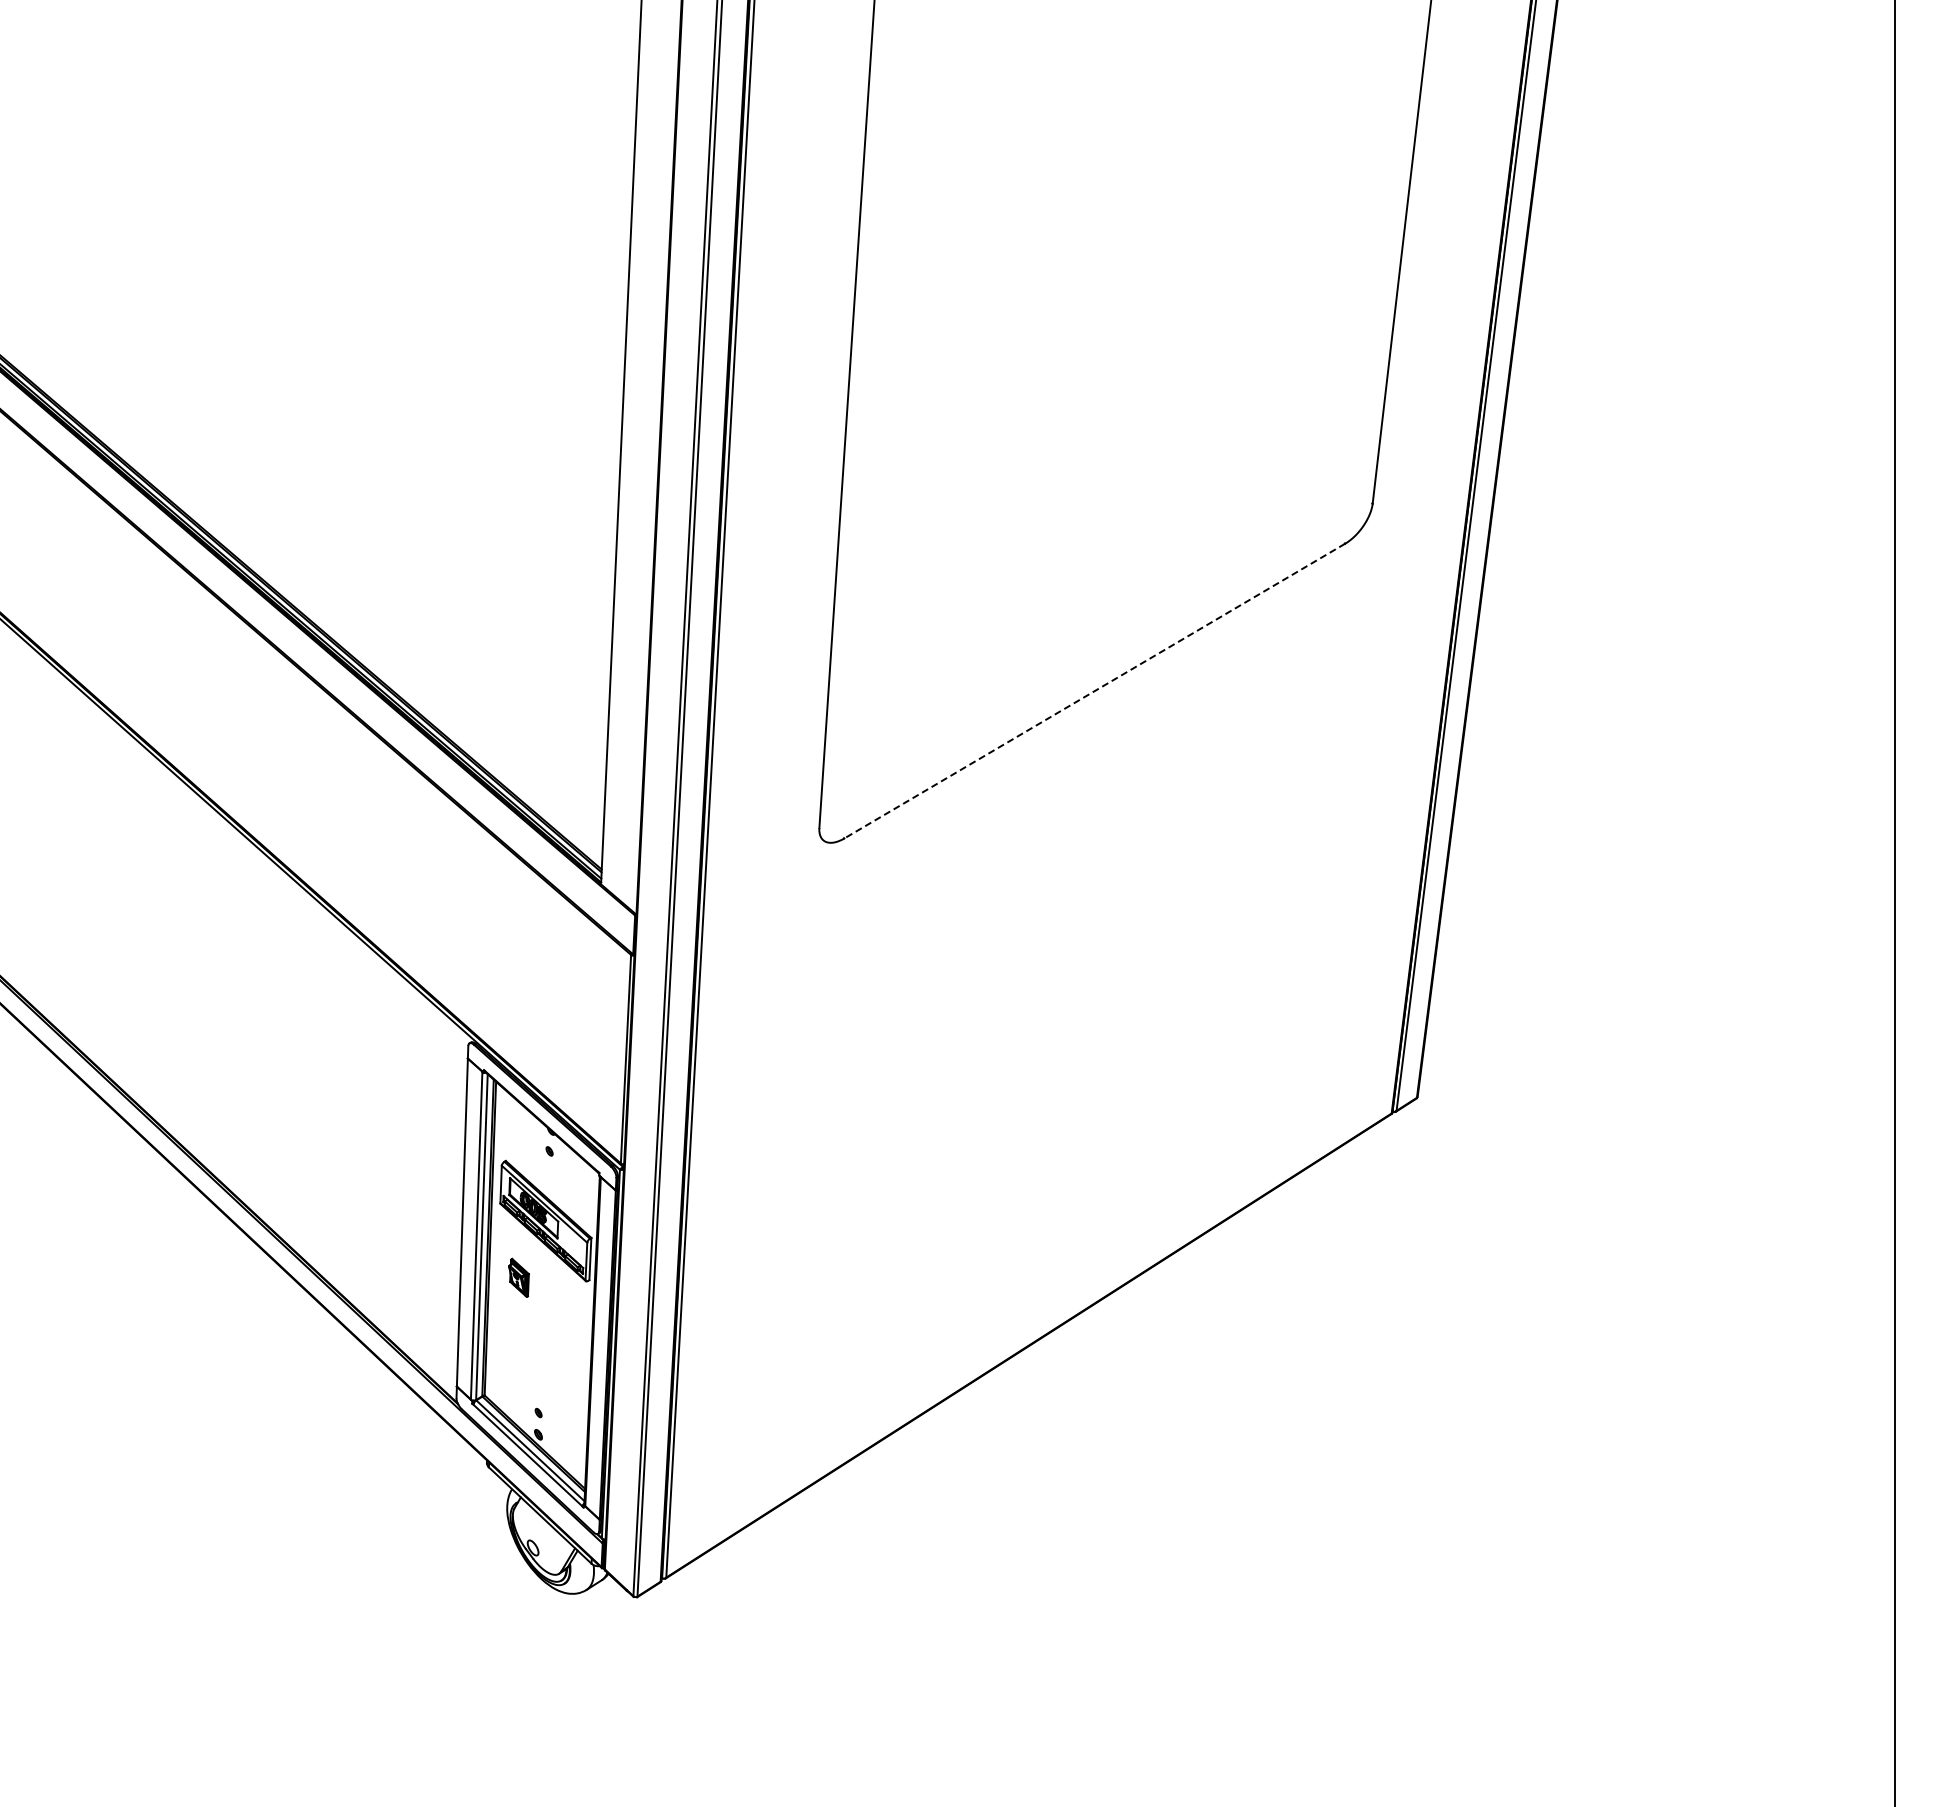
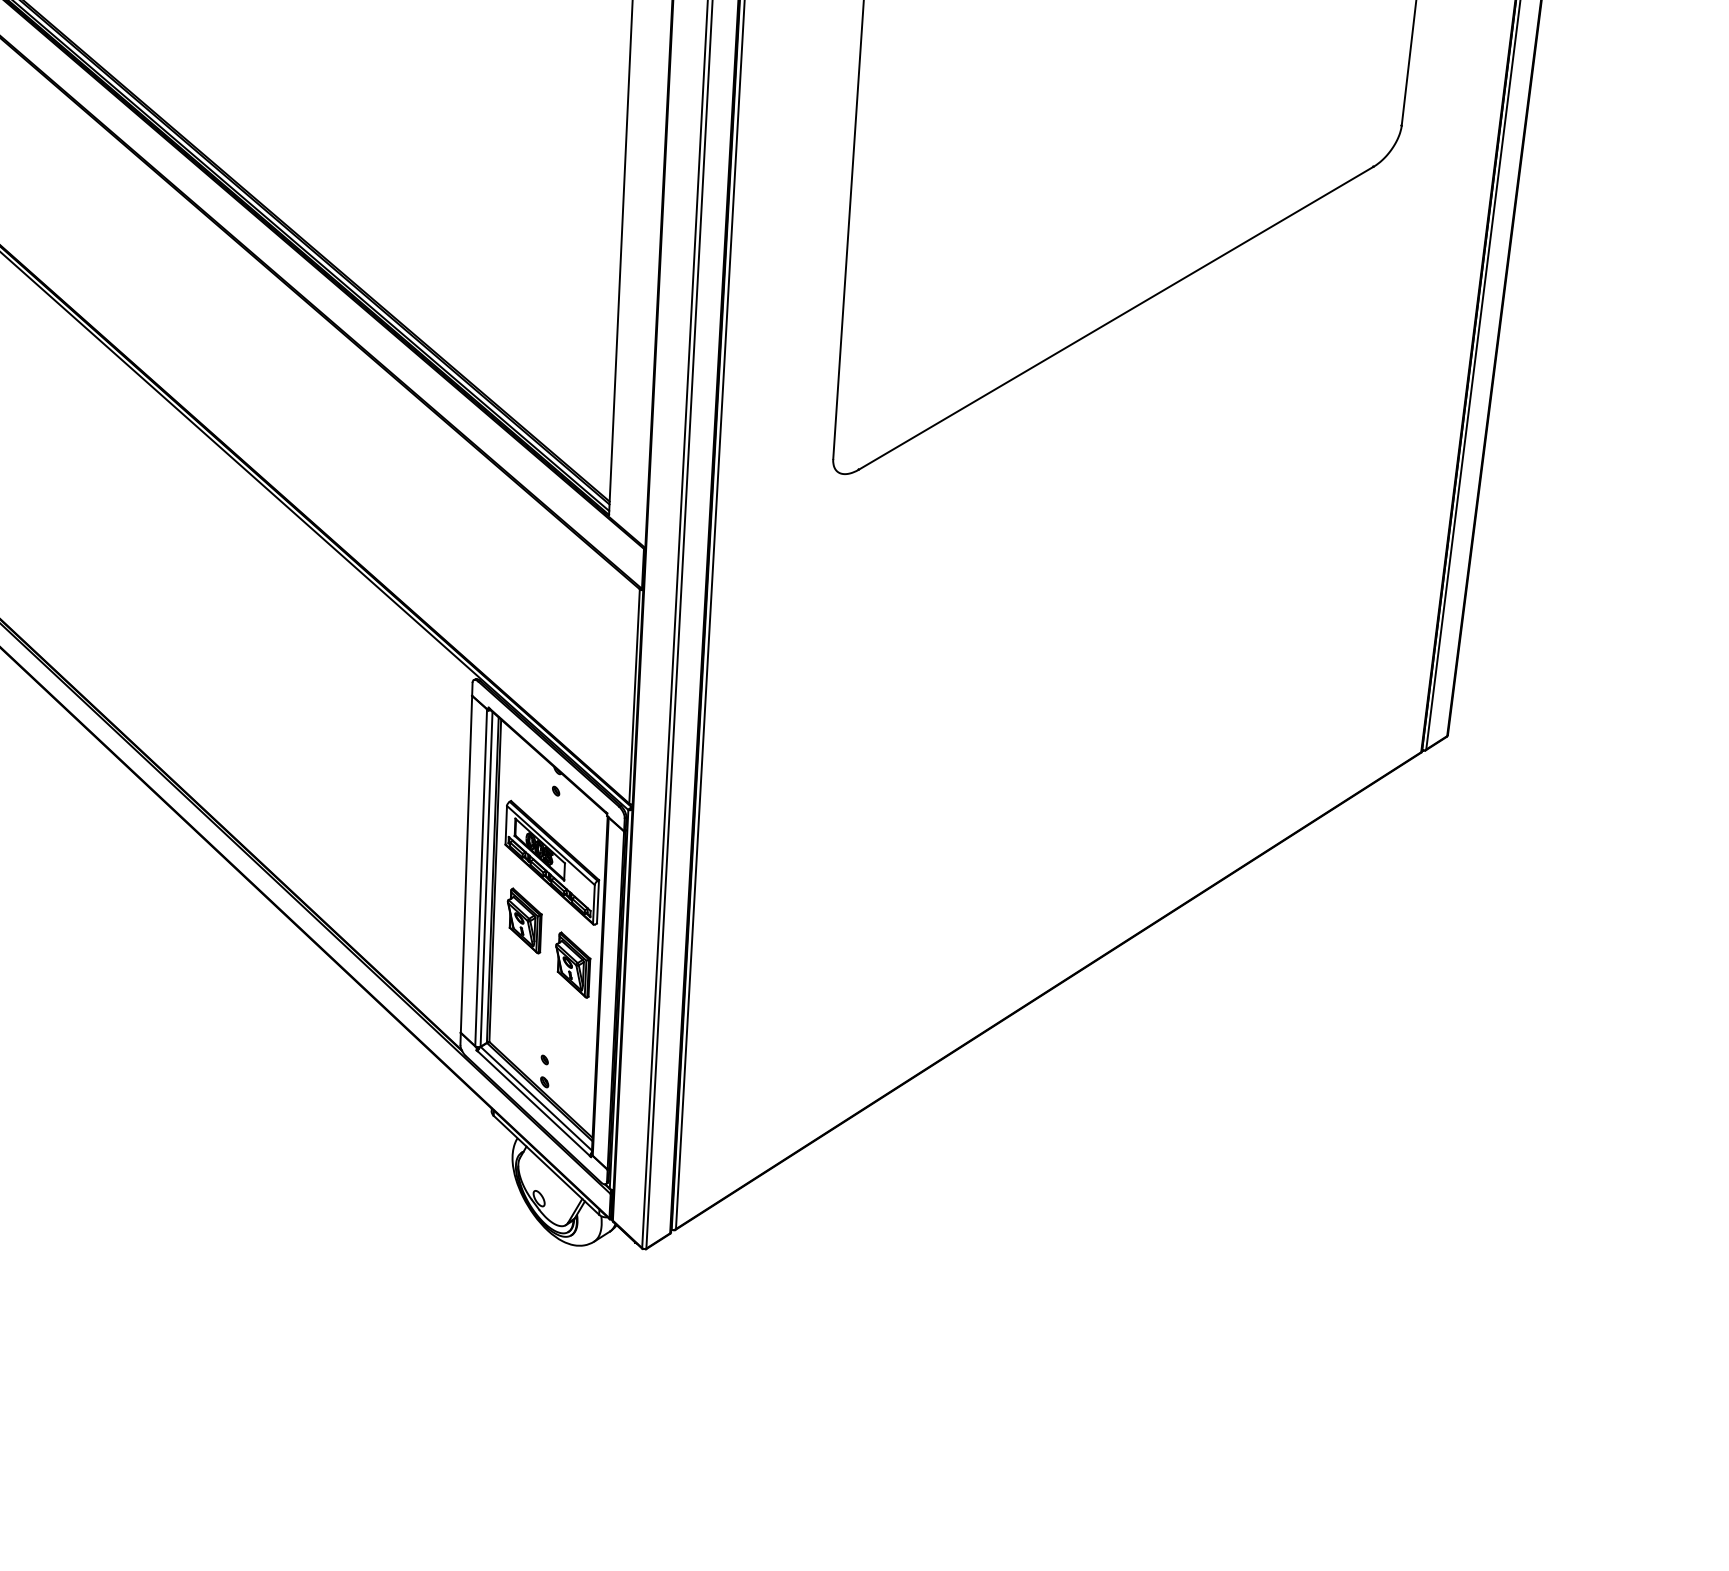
line: (1094, 691) -> (1115, 318), dashed -> solid
part: (518, 1277) -> (524, 920), size x1.67
part: (565, 1320) -> (572, 964), added

